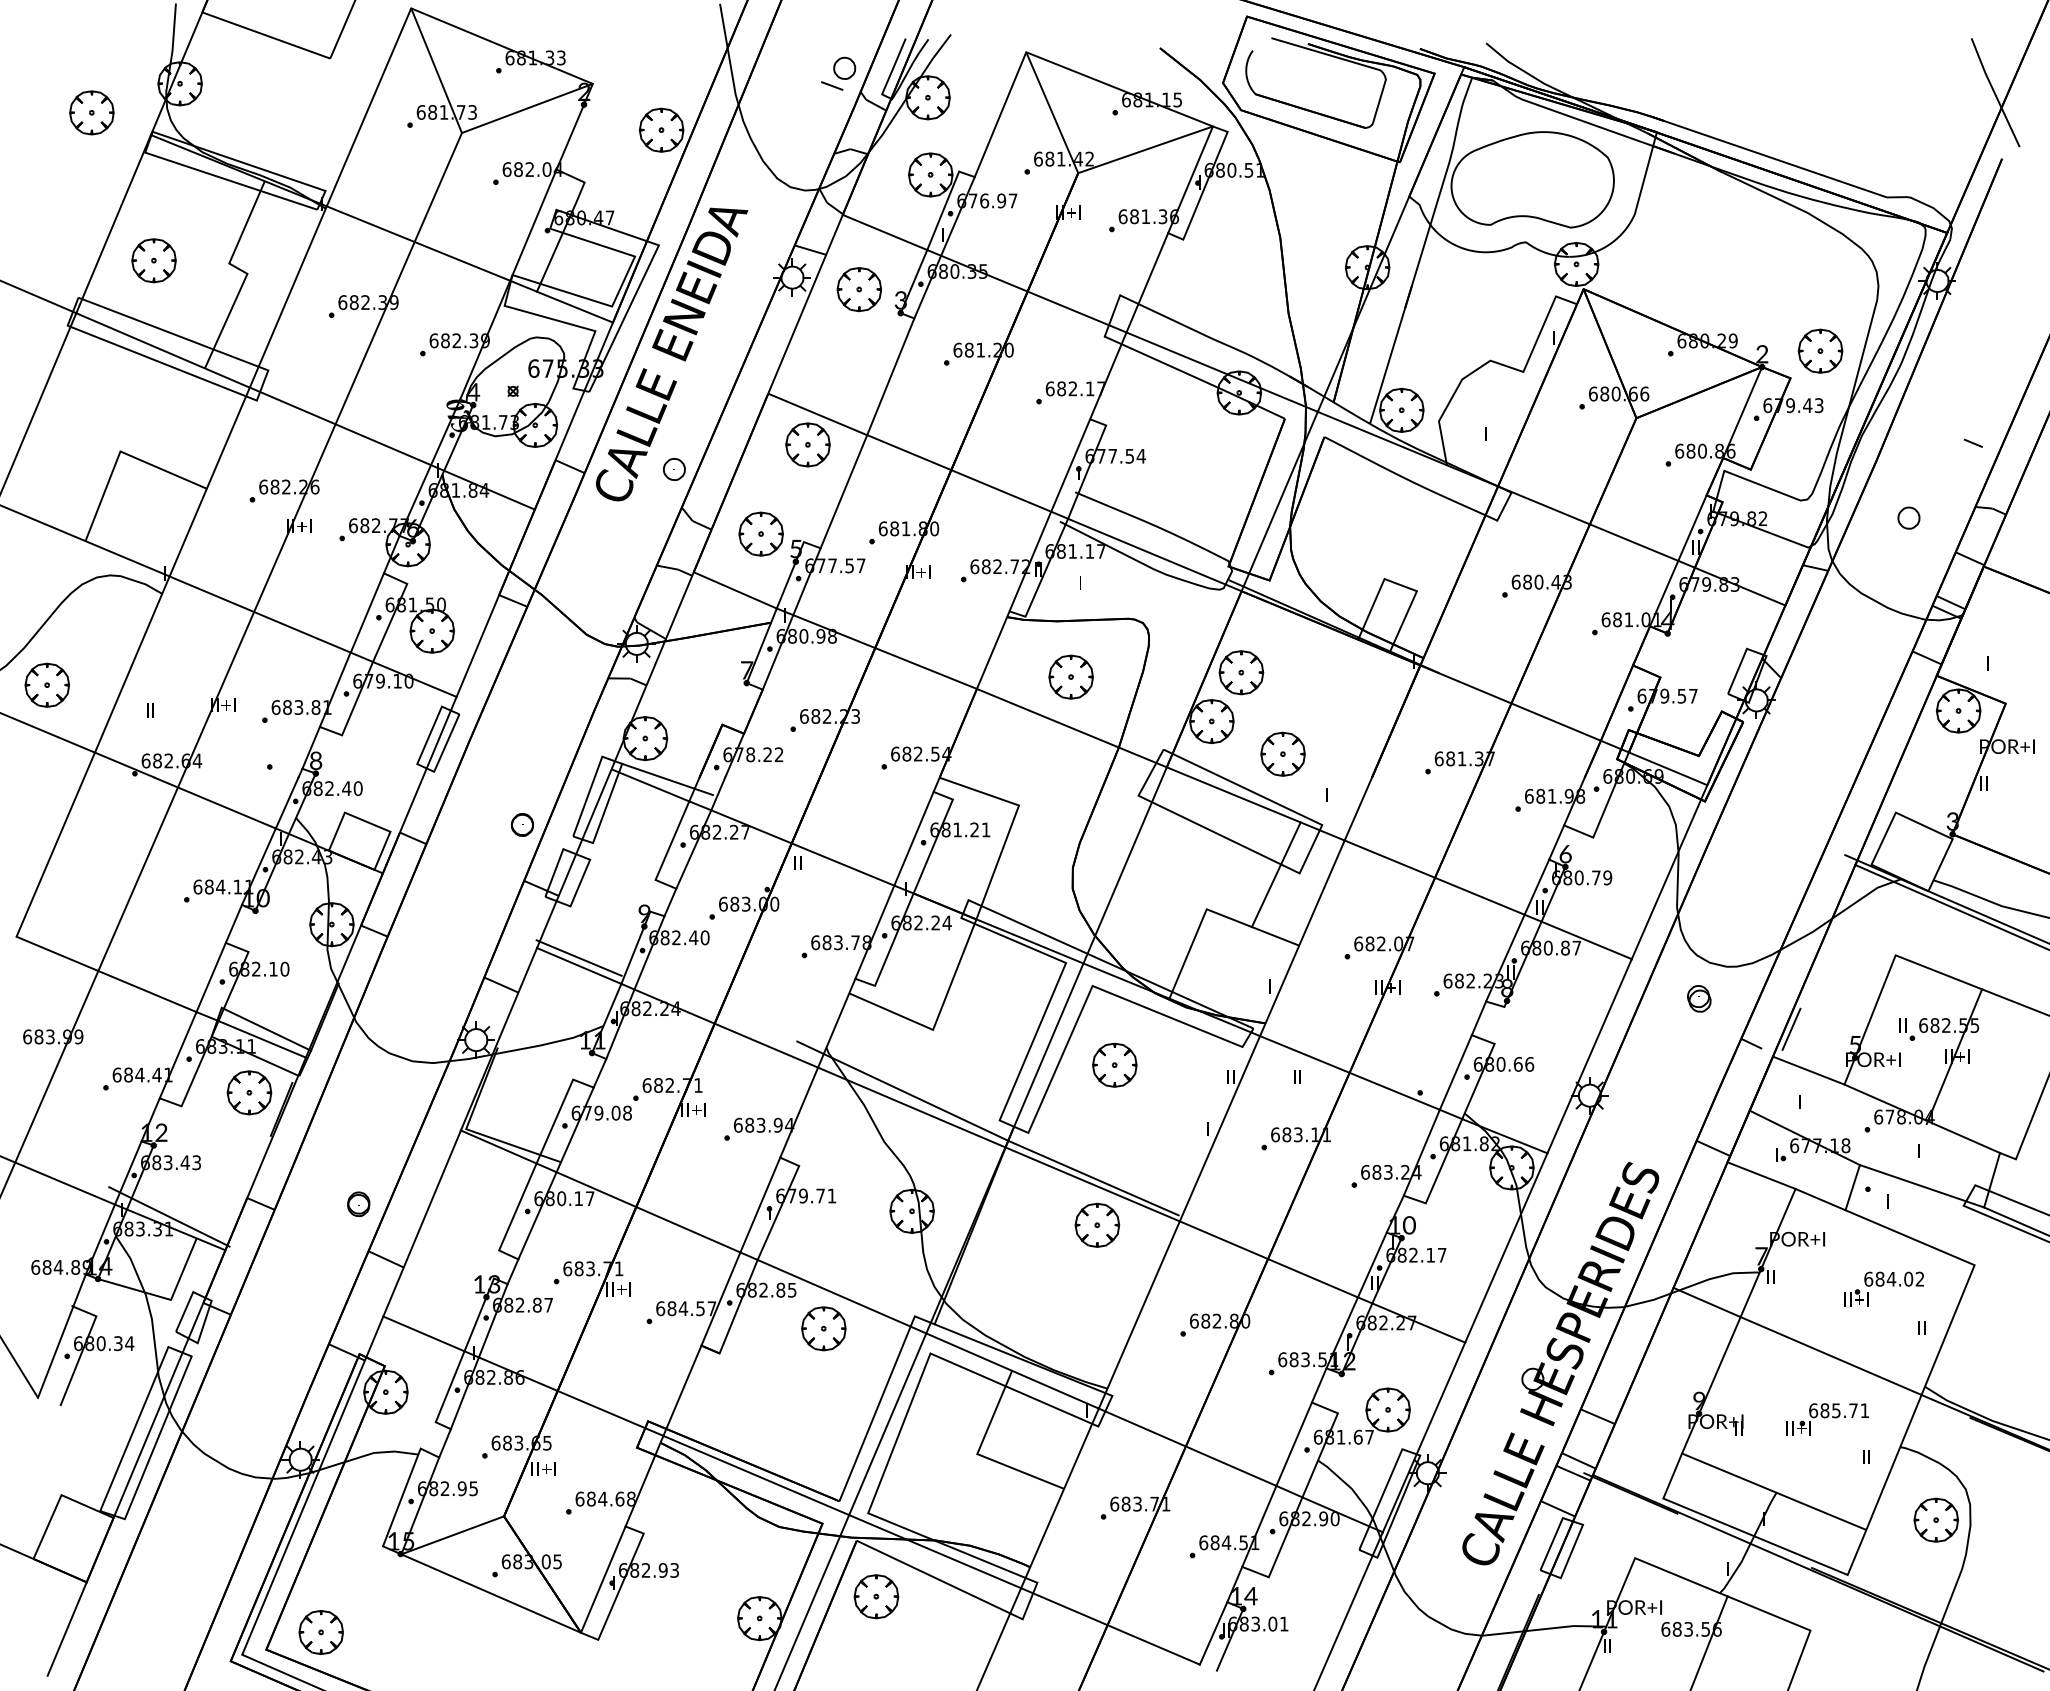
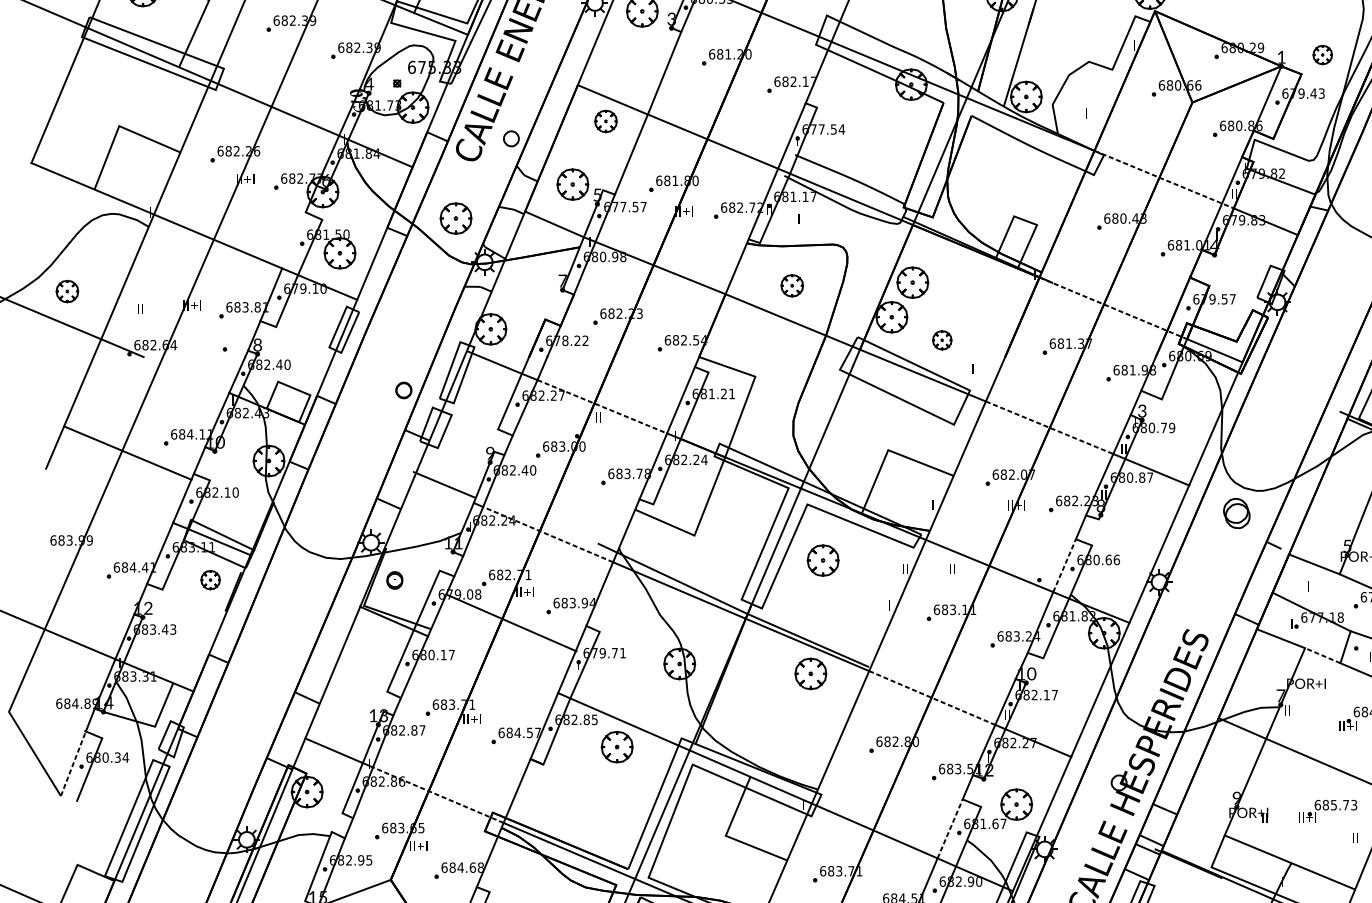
part: (1820, 350) -> (1322, 54), size x0.6
text: (1762, 354) -> (1281, 57), 2 -> 1
part: (807, 444) -> (605, 121), size x0.7
line: (1596, 527) -> (1164, 179), solid -> dashed
part: (595, 581) -> (455, 218), added
line: (366, 612) -> (293, 240), removed
part: (1070, 676) -> (791, 285), size x0.7
part: (46, 684) -> (66, 291), size x0.7
line: (1524, 708) -> (1113, 308), solid -> dashed
part: (1282, 753) -> (941, 339), size x0.6
line: (667, 779) -> (506, 358), removed
line: (214, 802) -> (185, 374), removed
line: (802, 847) -> (602, 406), solid -> dashed
text: (1565, 853) -> (1142, 410), 6 -> 3
line: (1275, 874) -> (936, 425), removed
line: (1435, 877) -> (1050, 427), solid -> dashed
line: (579, 965) -> (444, 489), removed
line: (106, 974) -> (127, 453), moved
part: (1699, 998) -> (1237, 513), size x1.6
line: (726, 1028) -> (548, 534), solid -> dashed
line: (1791, 1028) -> (1302, 534), removed
line: (1455, 1072) -> (1064, 565), solid -> dashed
part: (249, 1092) -> (210, 579), size x0.6
line: (1820, 1199) -> (1322, 655), solid -> dashed
part: (358, 1203) -> (394, 579), moved
line: (648, 1212) -> (511, 623), moved
line: (169, 1216) -> (153, 667), removed
line: (1268, 1259) -> (931, 698), solid -> dashed
line: (55, 1352) -> (73, 763), solid -> dashed
line: (570, 1396) -> (437, 795), solid -> dashed
text: (1864, 1410) -> (1353, 804), 685.71 -> 685.73
line: (1294, 1443) -> (950, 828), solid -> dashed

